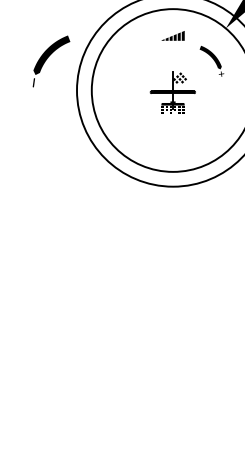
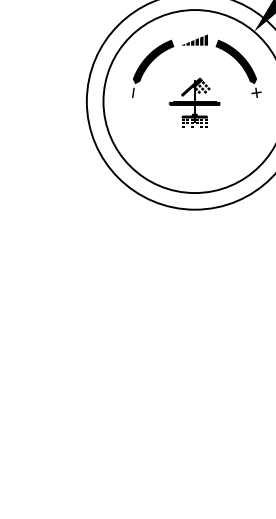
part: (51, 61) -> (153, 68), moved
part: (211, 61) -> (238, 68), size x1.67
fill: (170, 78) -> (191, 87), added

